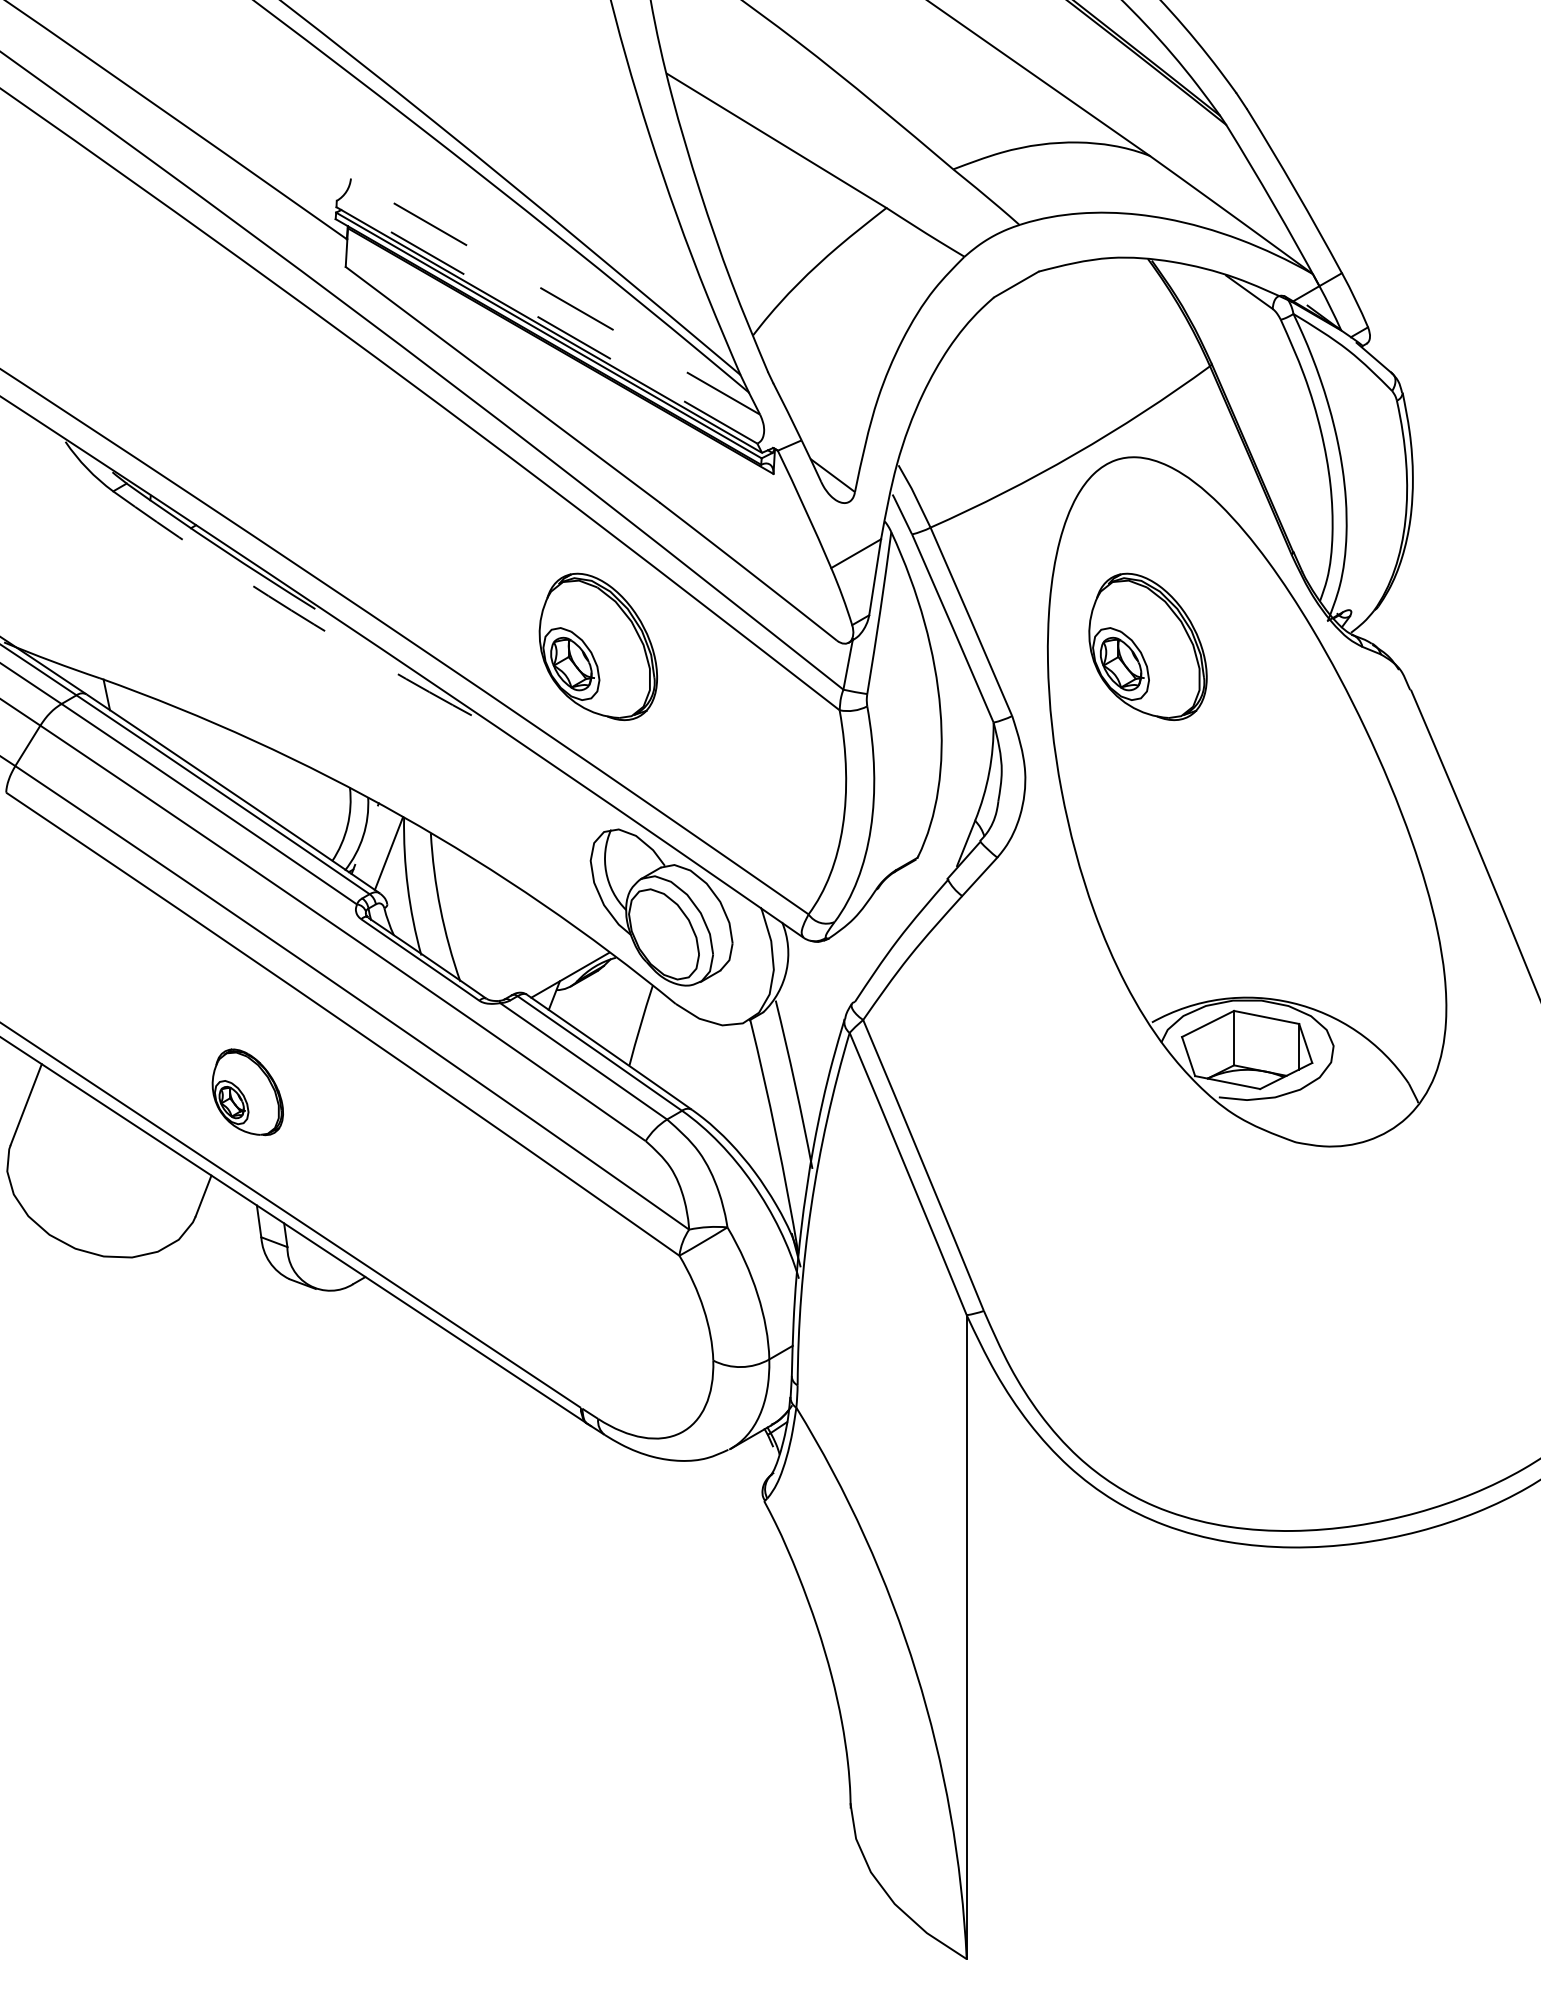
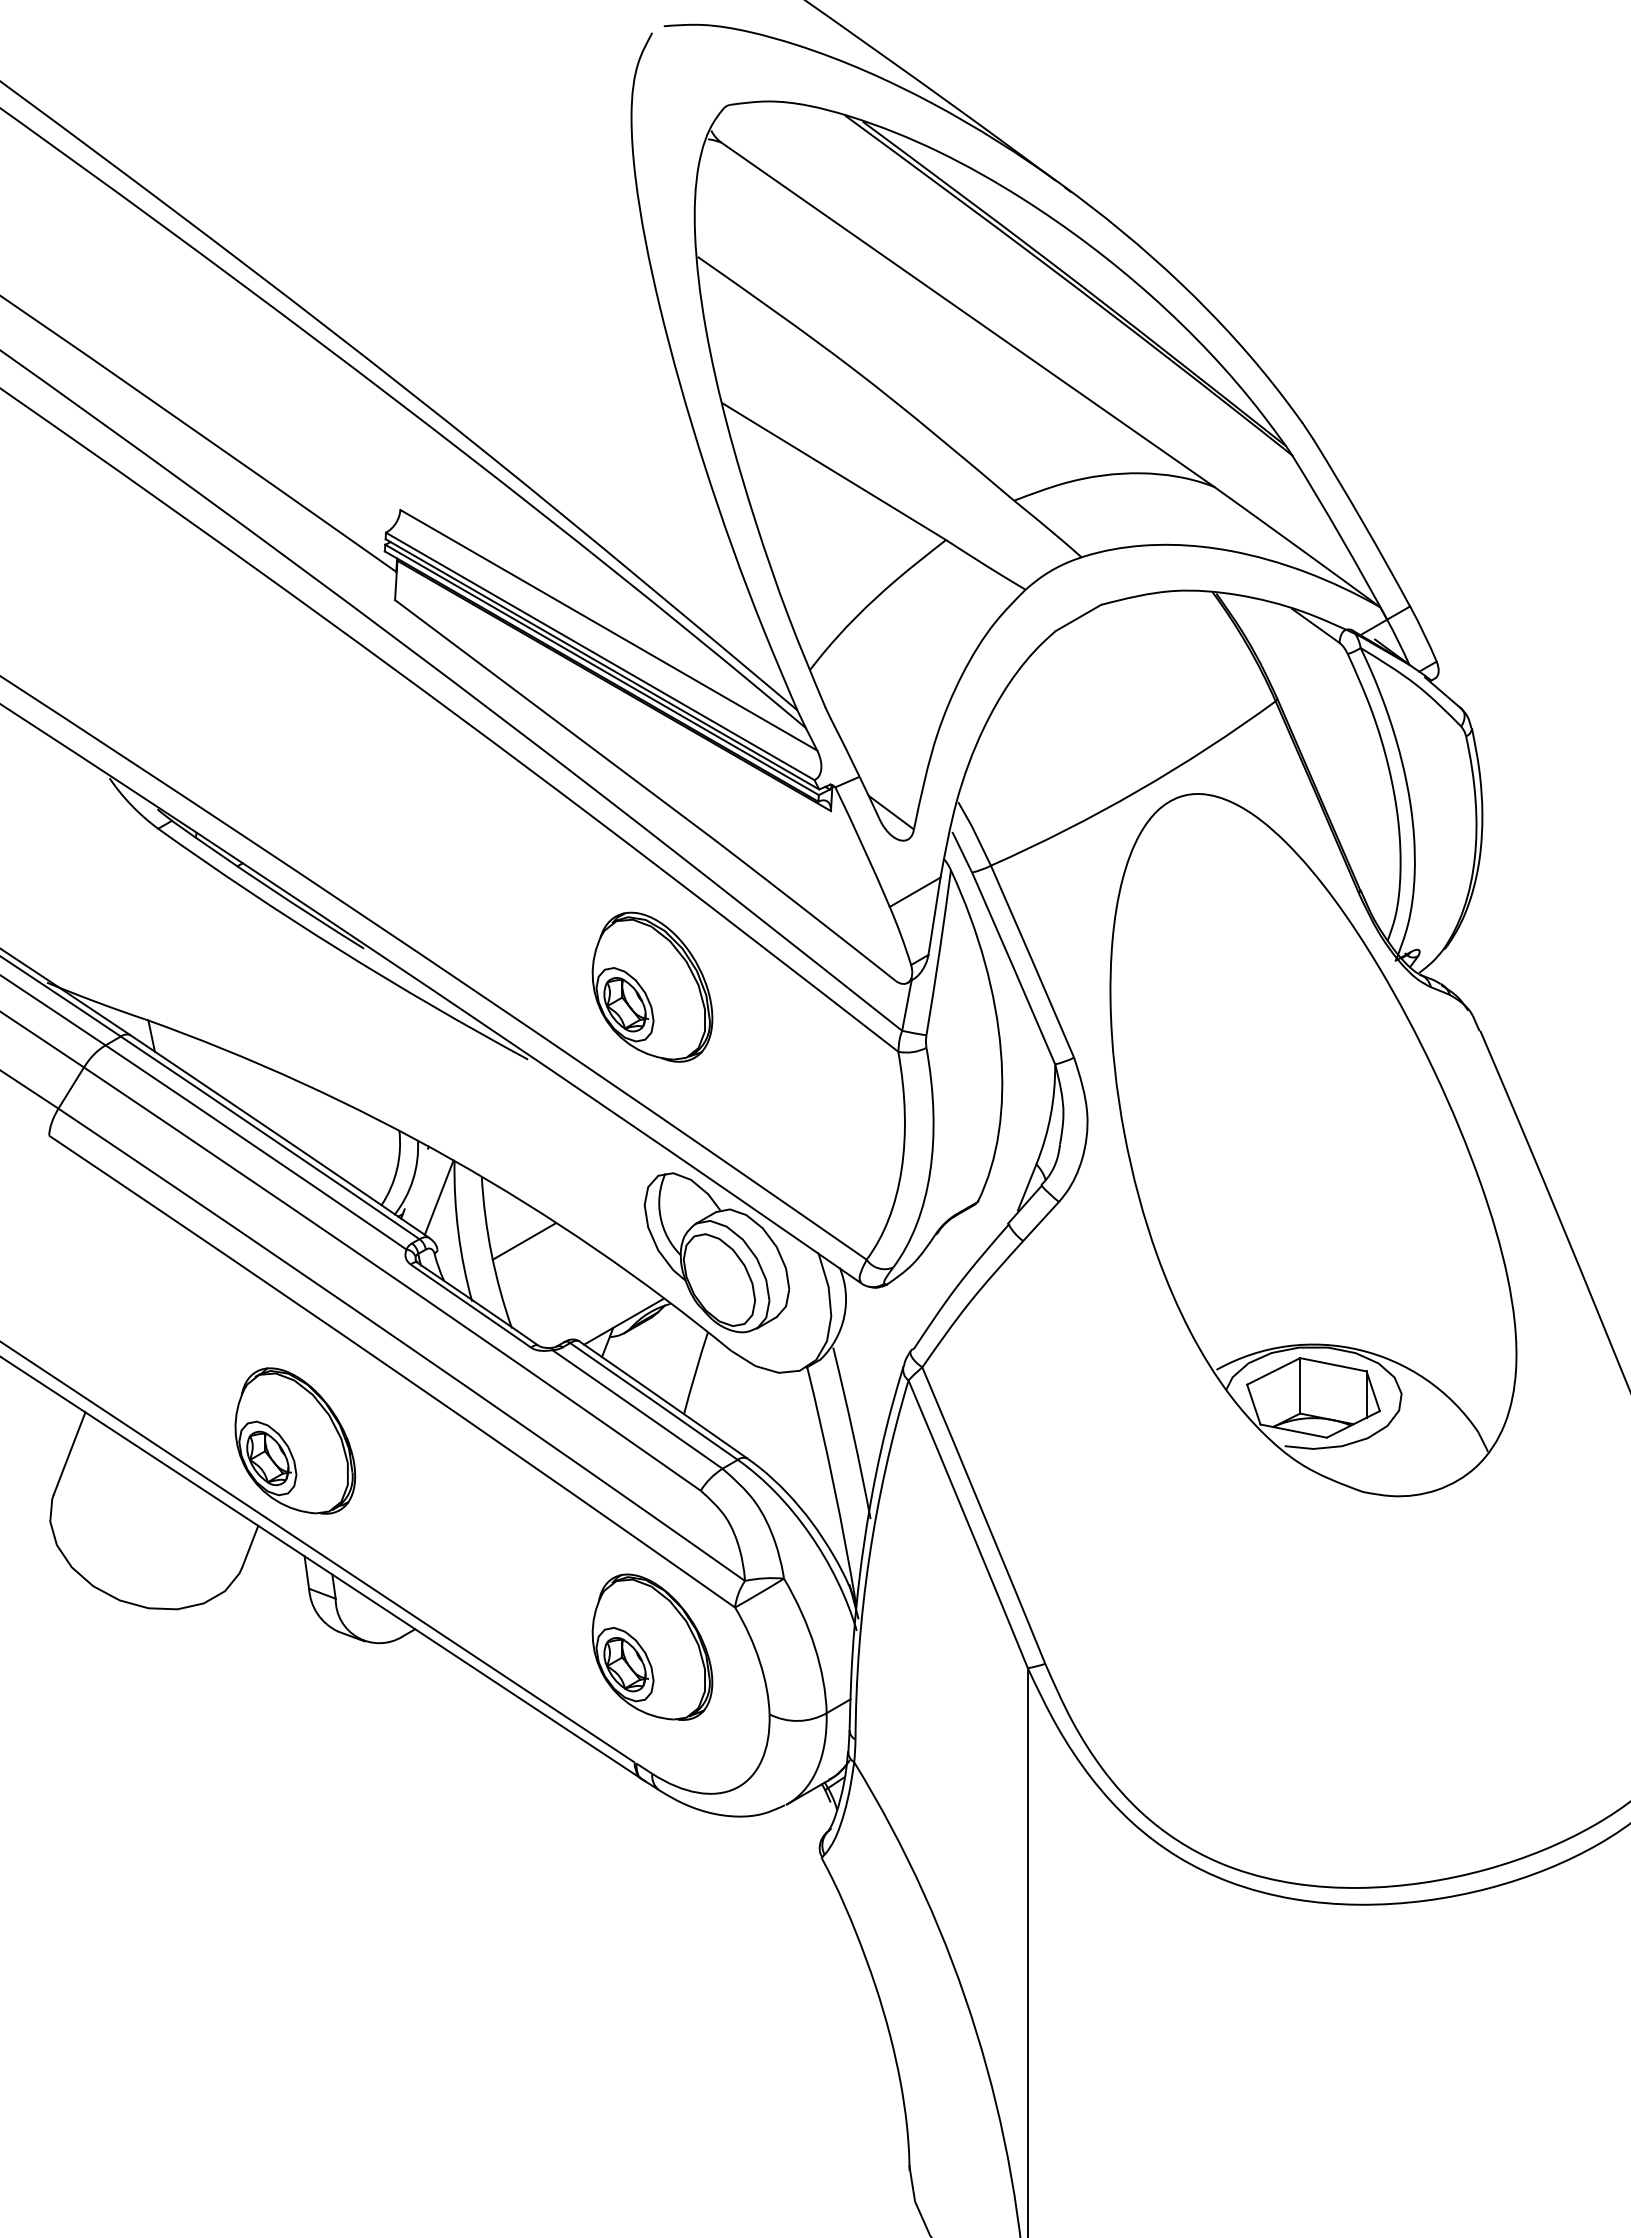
line: (555, 296) -> (608, 630), dashed -> solid
line: (546, 322) -> (599, 656), dashed -> solid
arc: (291, 609) -> (339, 949), dashed -> solid
part: (1148, 646) -> (1212, 986), removed
line: (471, 896) -> (523, 1241), added
part: (247, 1091) -> (295, 1440), size x1.67
part: (598, 1293) -> (652, 1646), added

